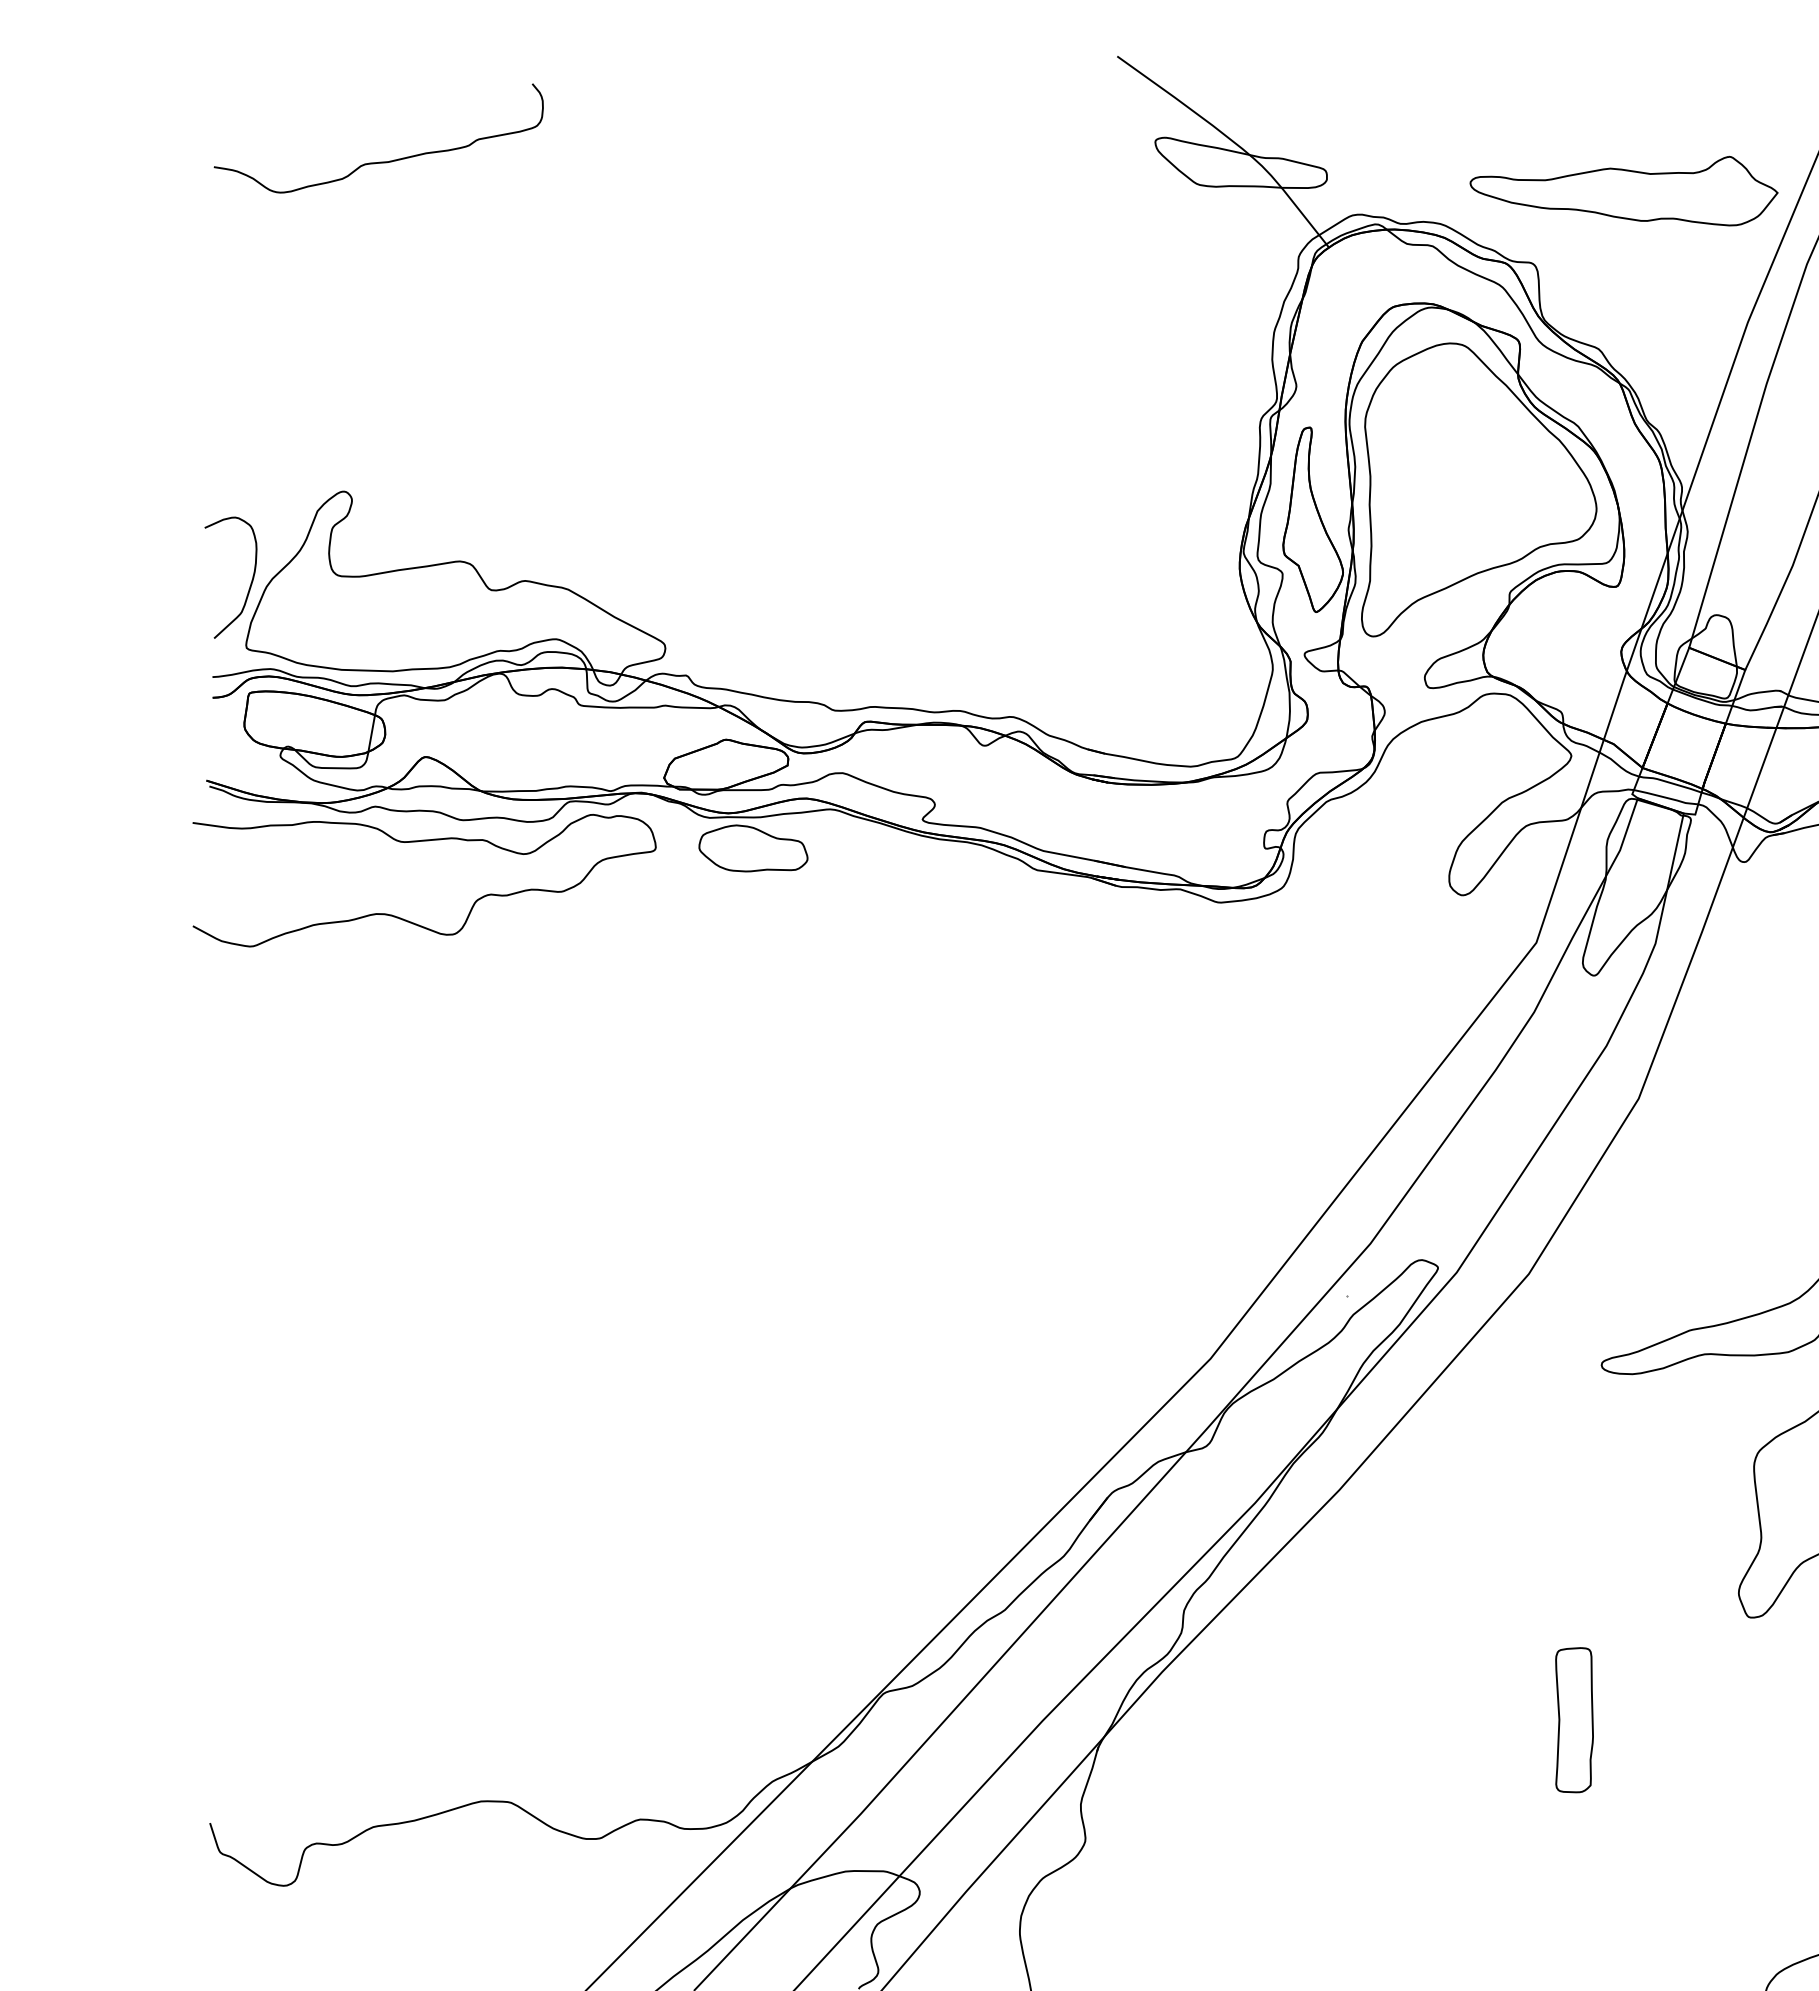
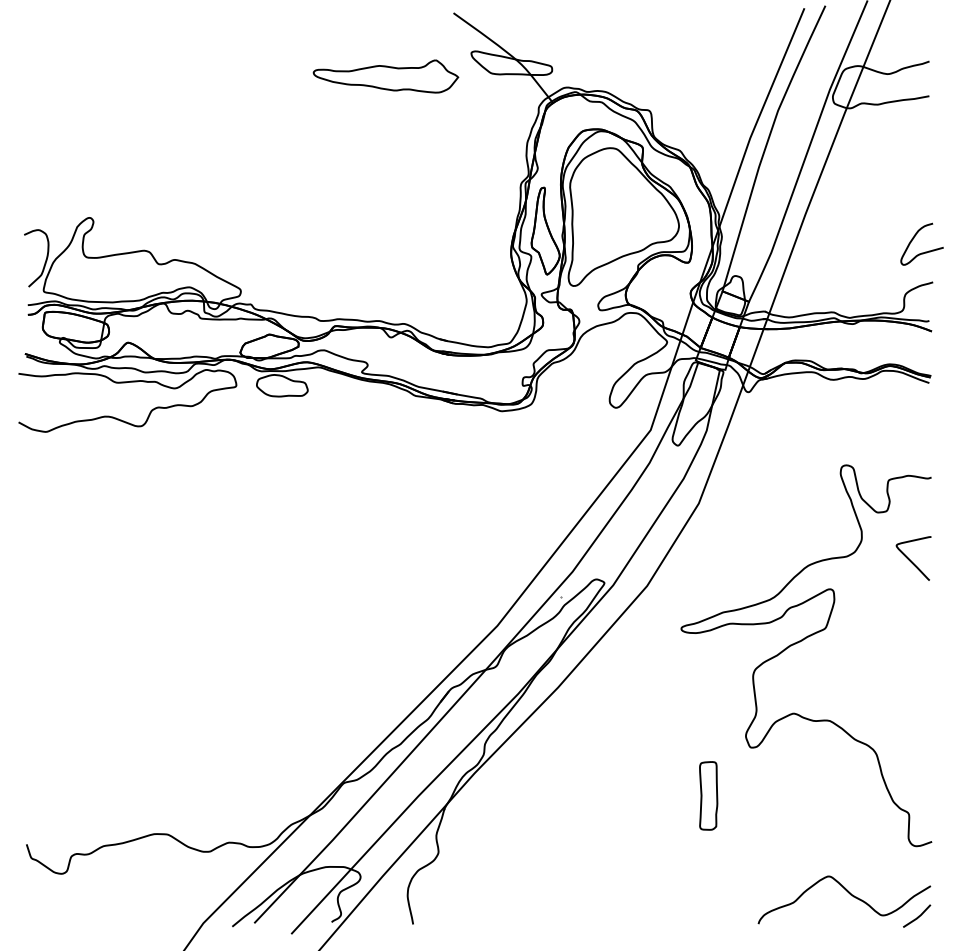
curve: (388, 159) -> (110, 61), removed
part: (1623, 191) -> (385, 76), moved
part: (1574, 1719) -> (708, 795), moved

